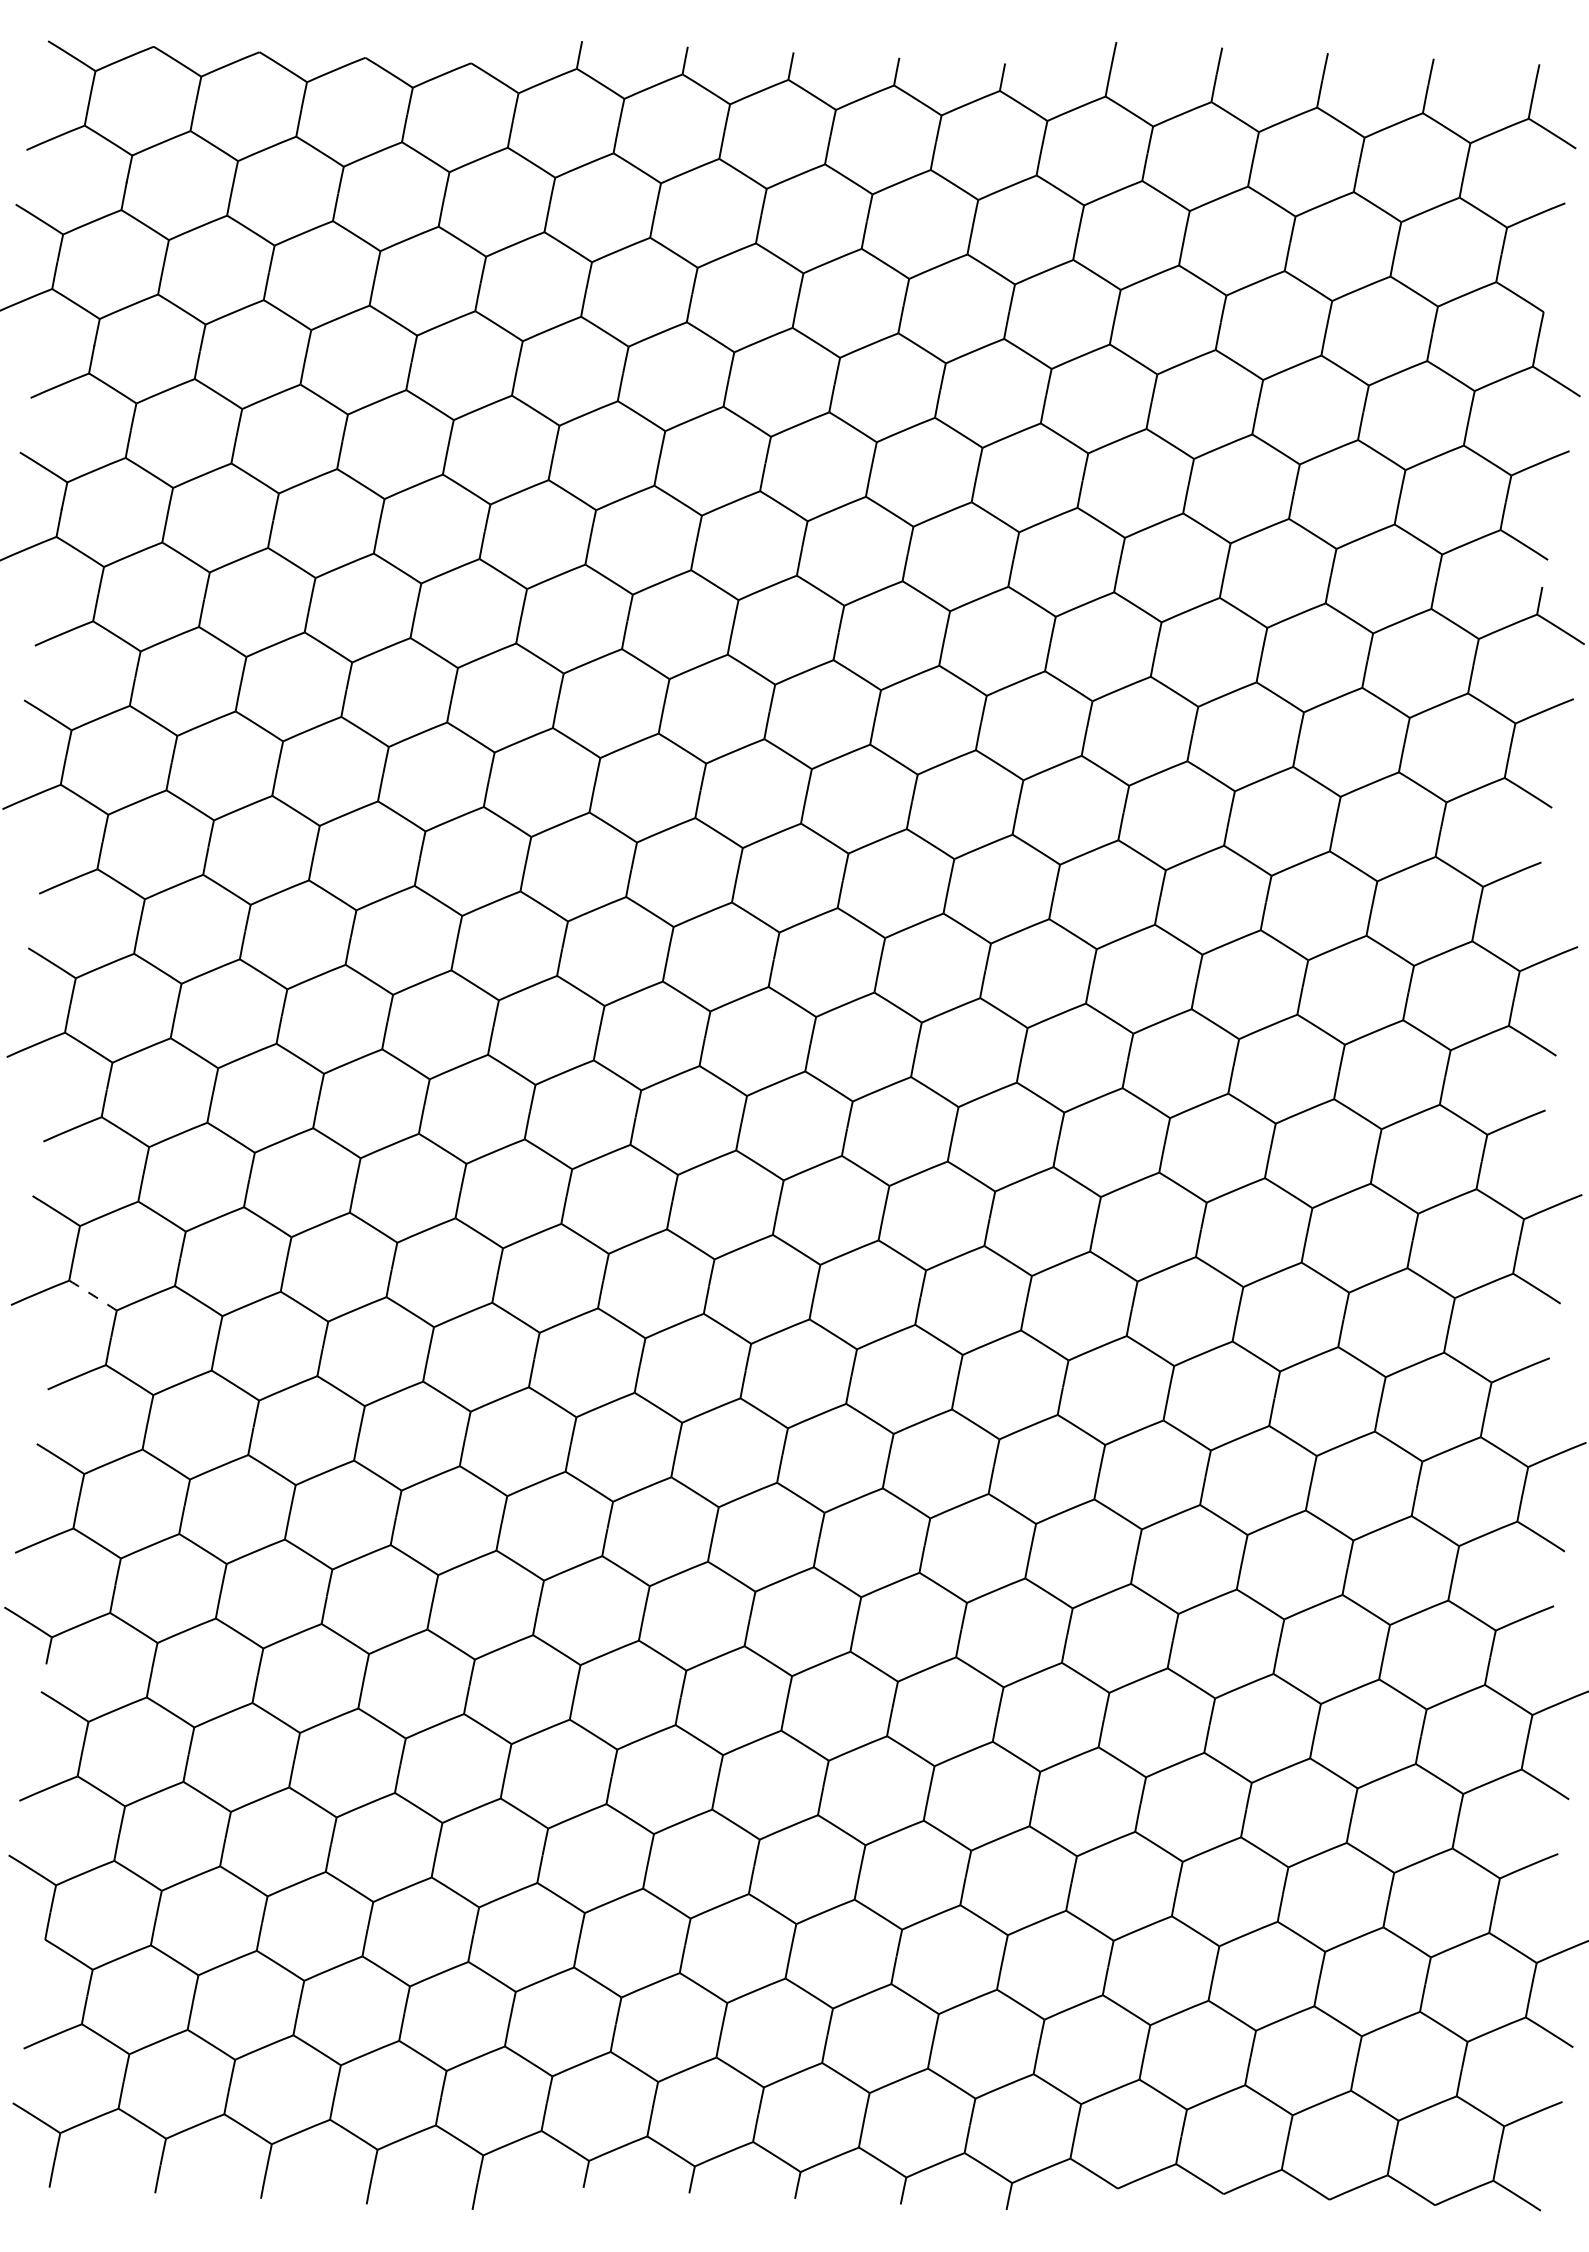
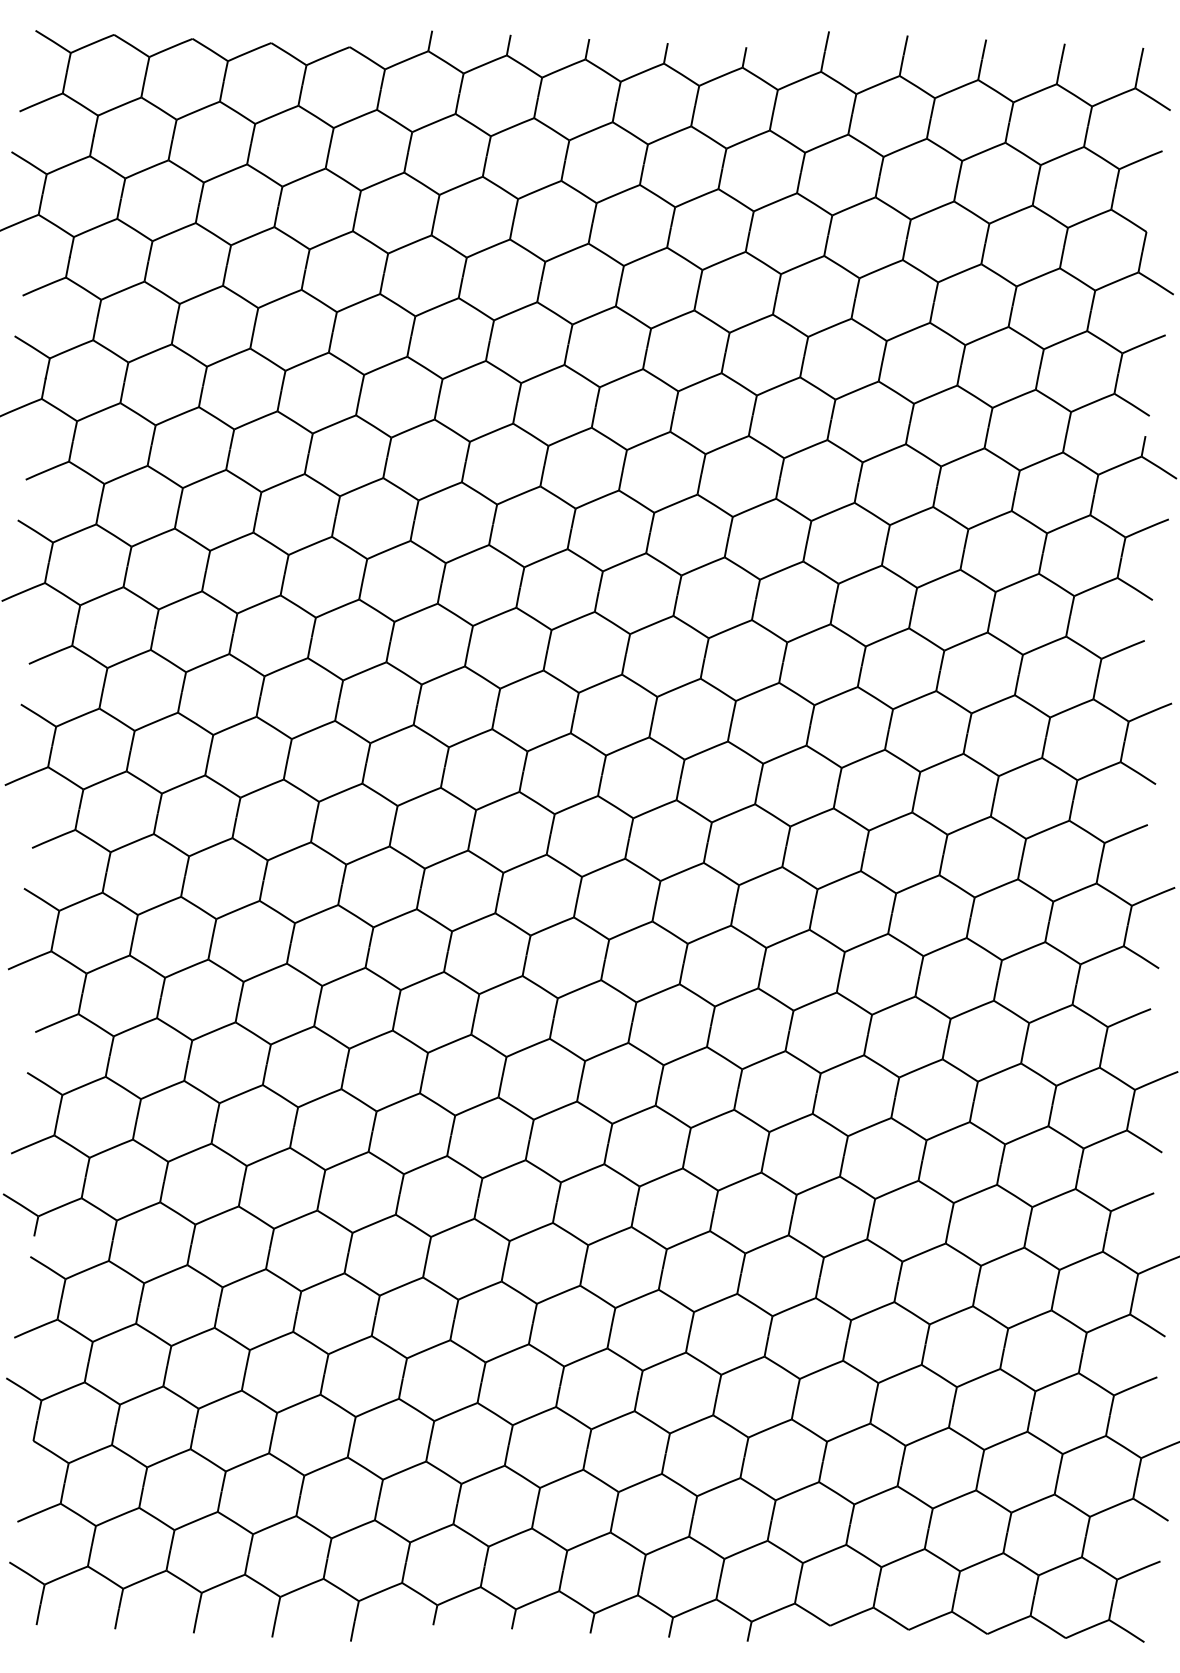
arc: (93, 1295) -> (69, 962), dashed -> solid

